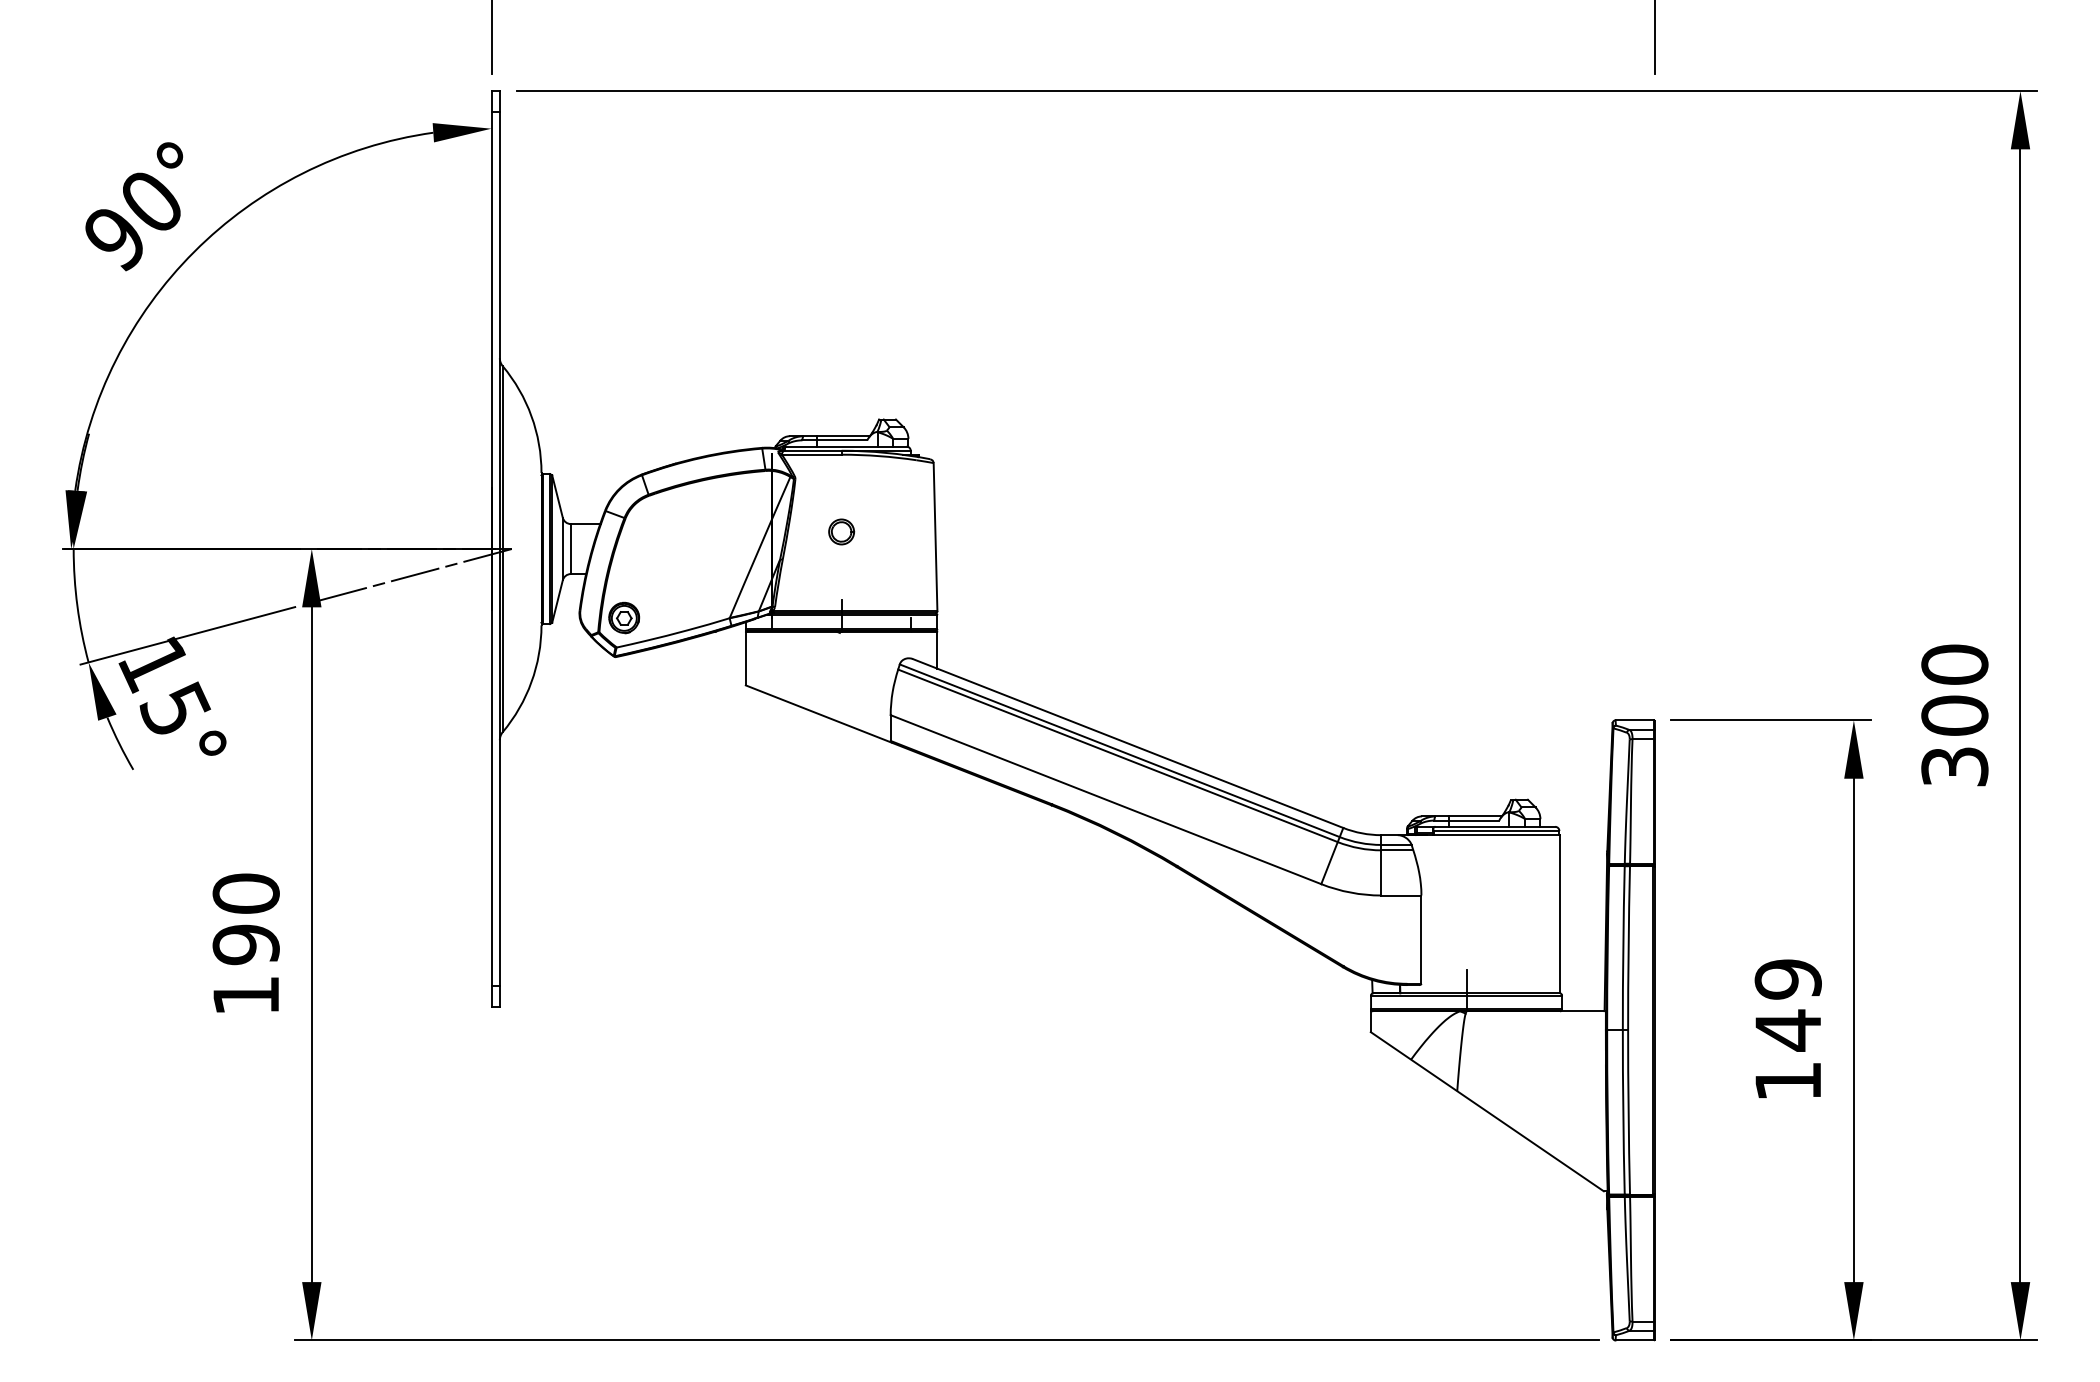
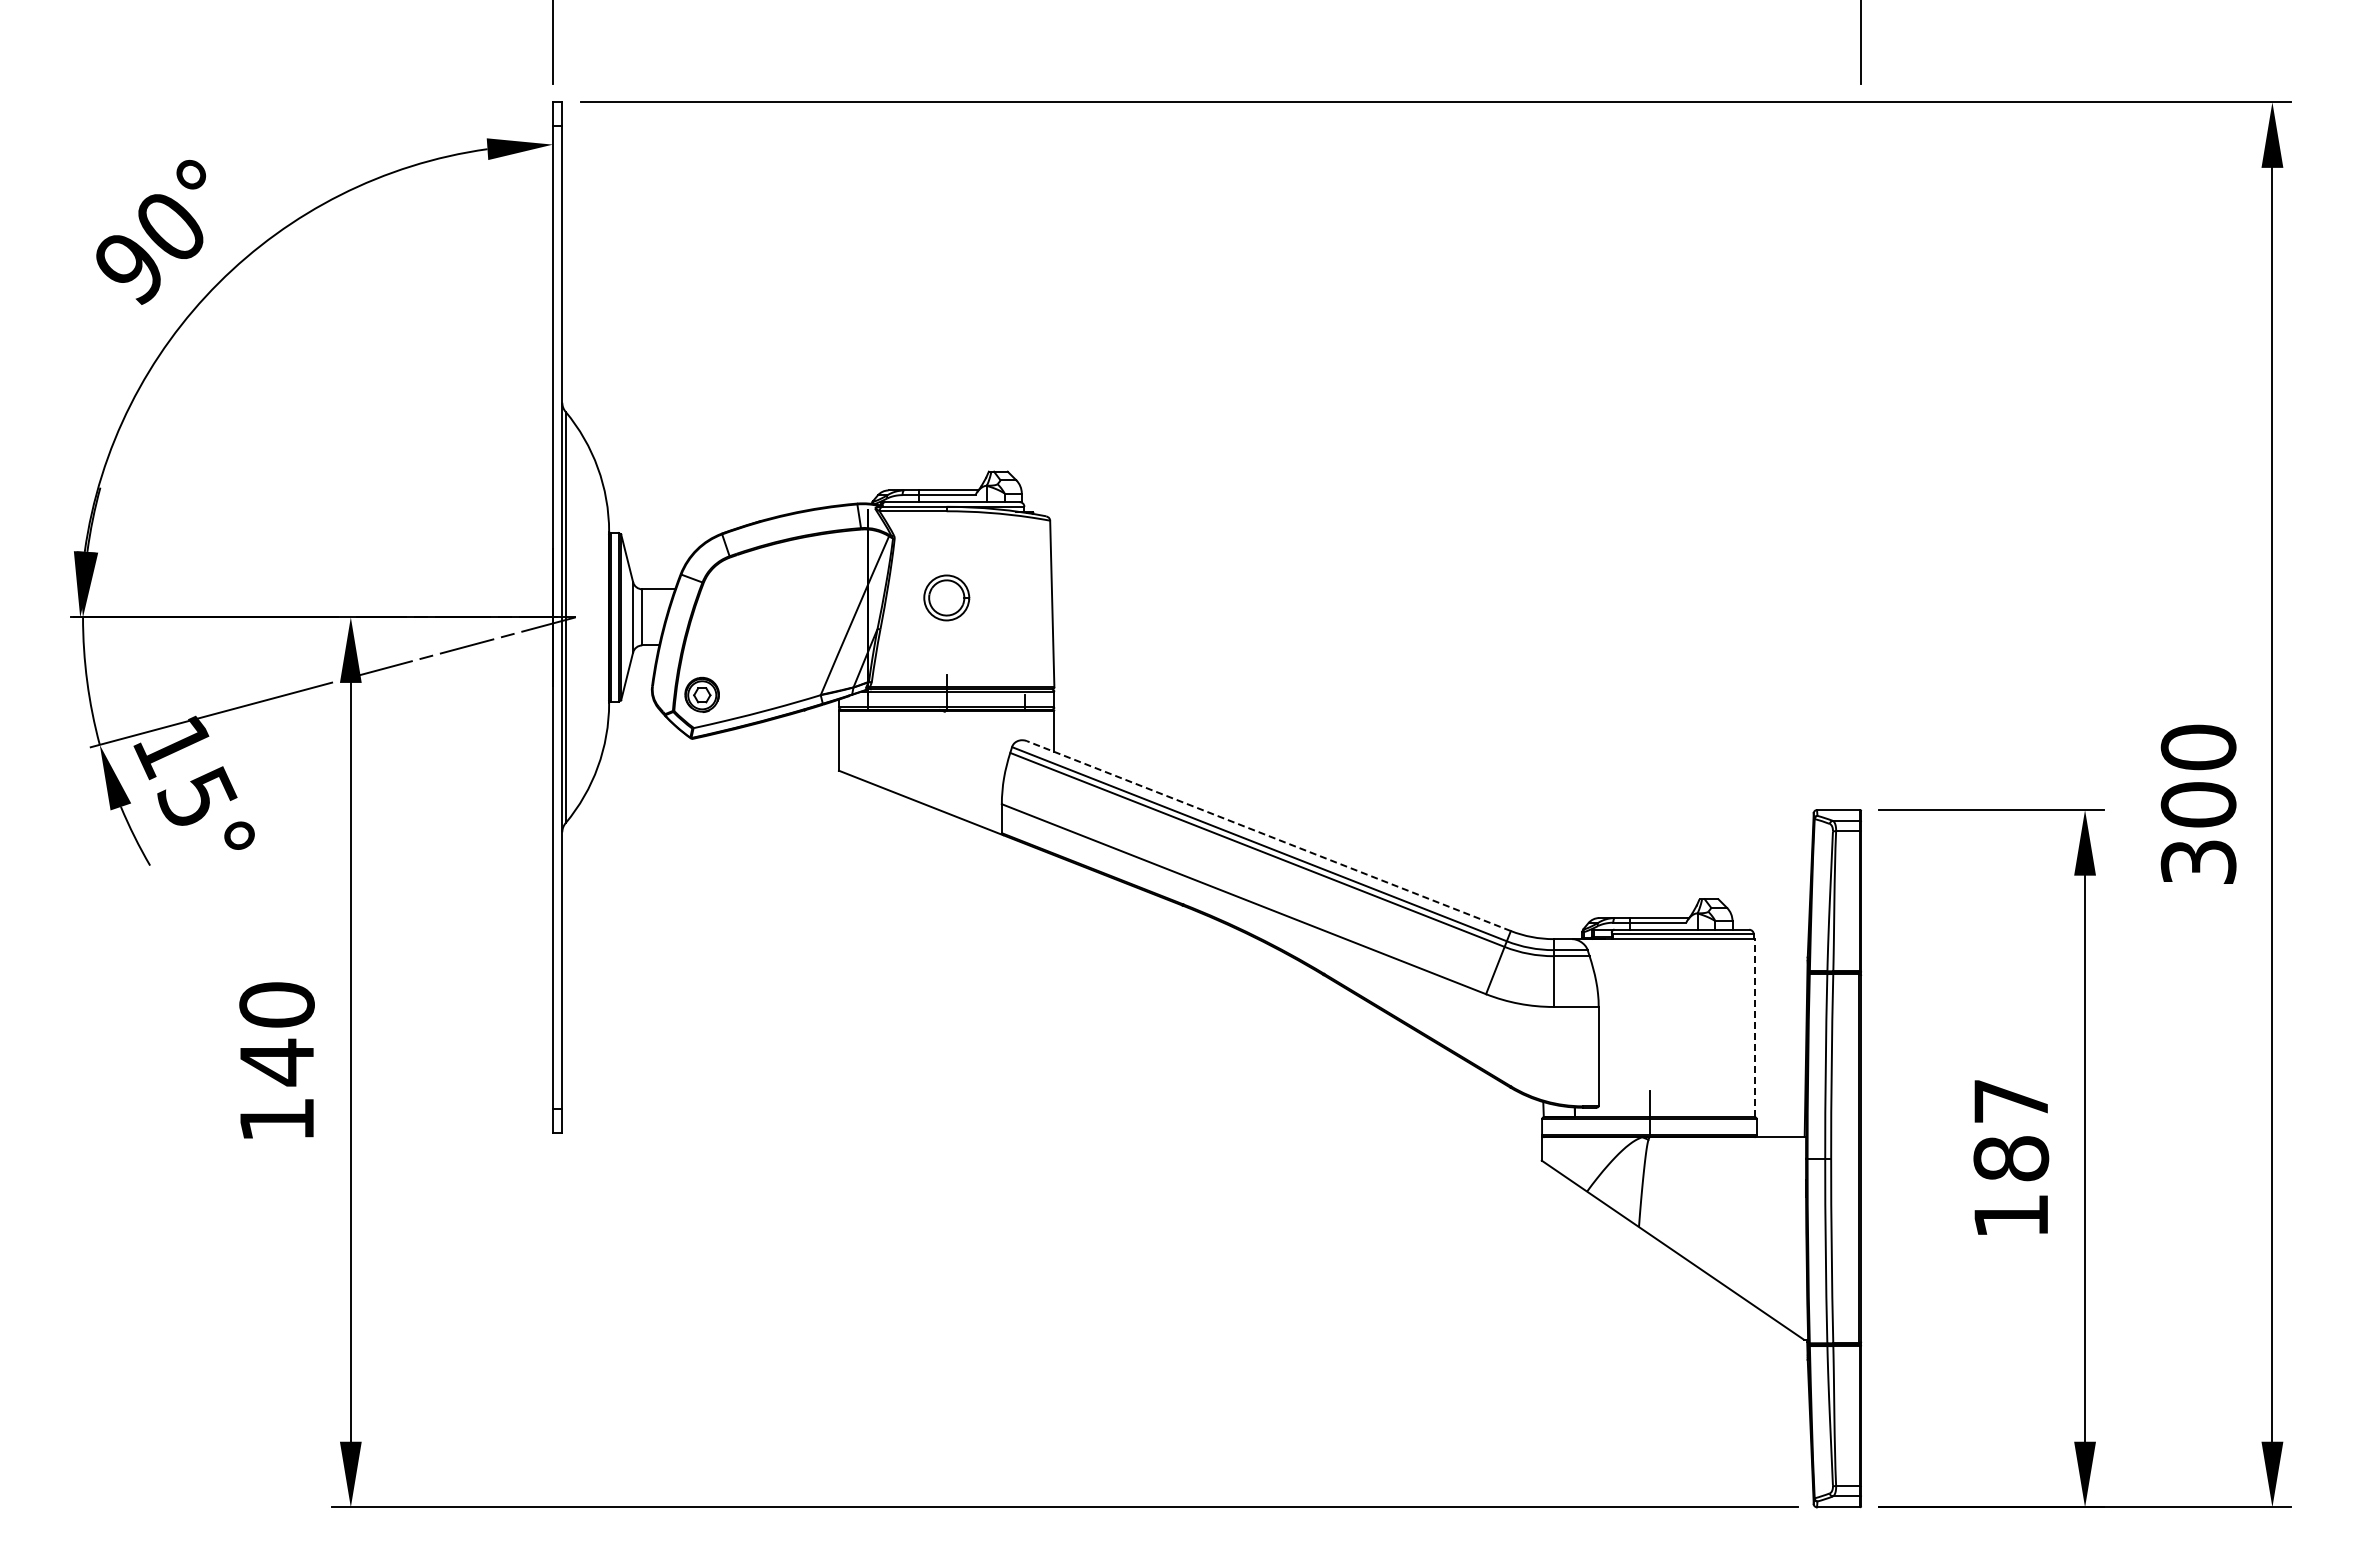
part: (841, 532) -> (946, 598), size x1.6
line: (1127, 743) -> (1268, 836), solid -> dashed
line: (1559, 914) -> (1754, 1028), solid -> dashed
text: (245, 944) -> (276, 1062), 190 -> 140
text: (1788, 1005) -> (2011, 1130), 149 -> 187

